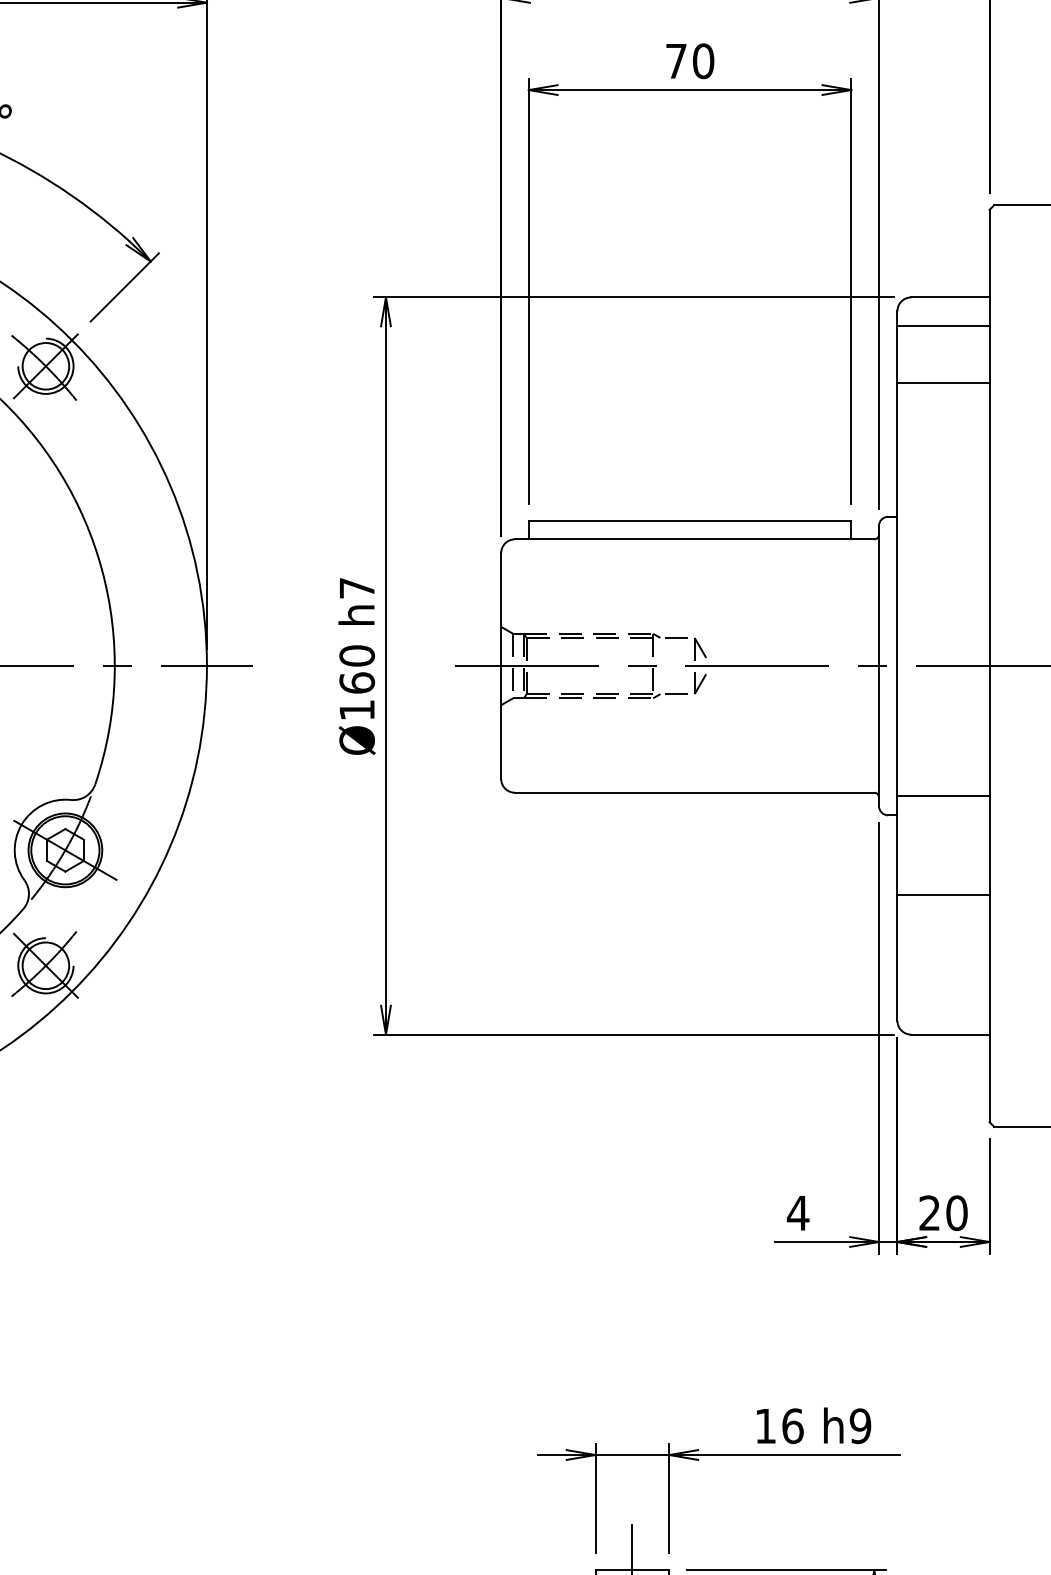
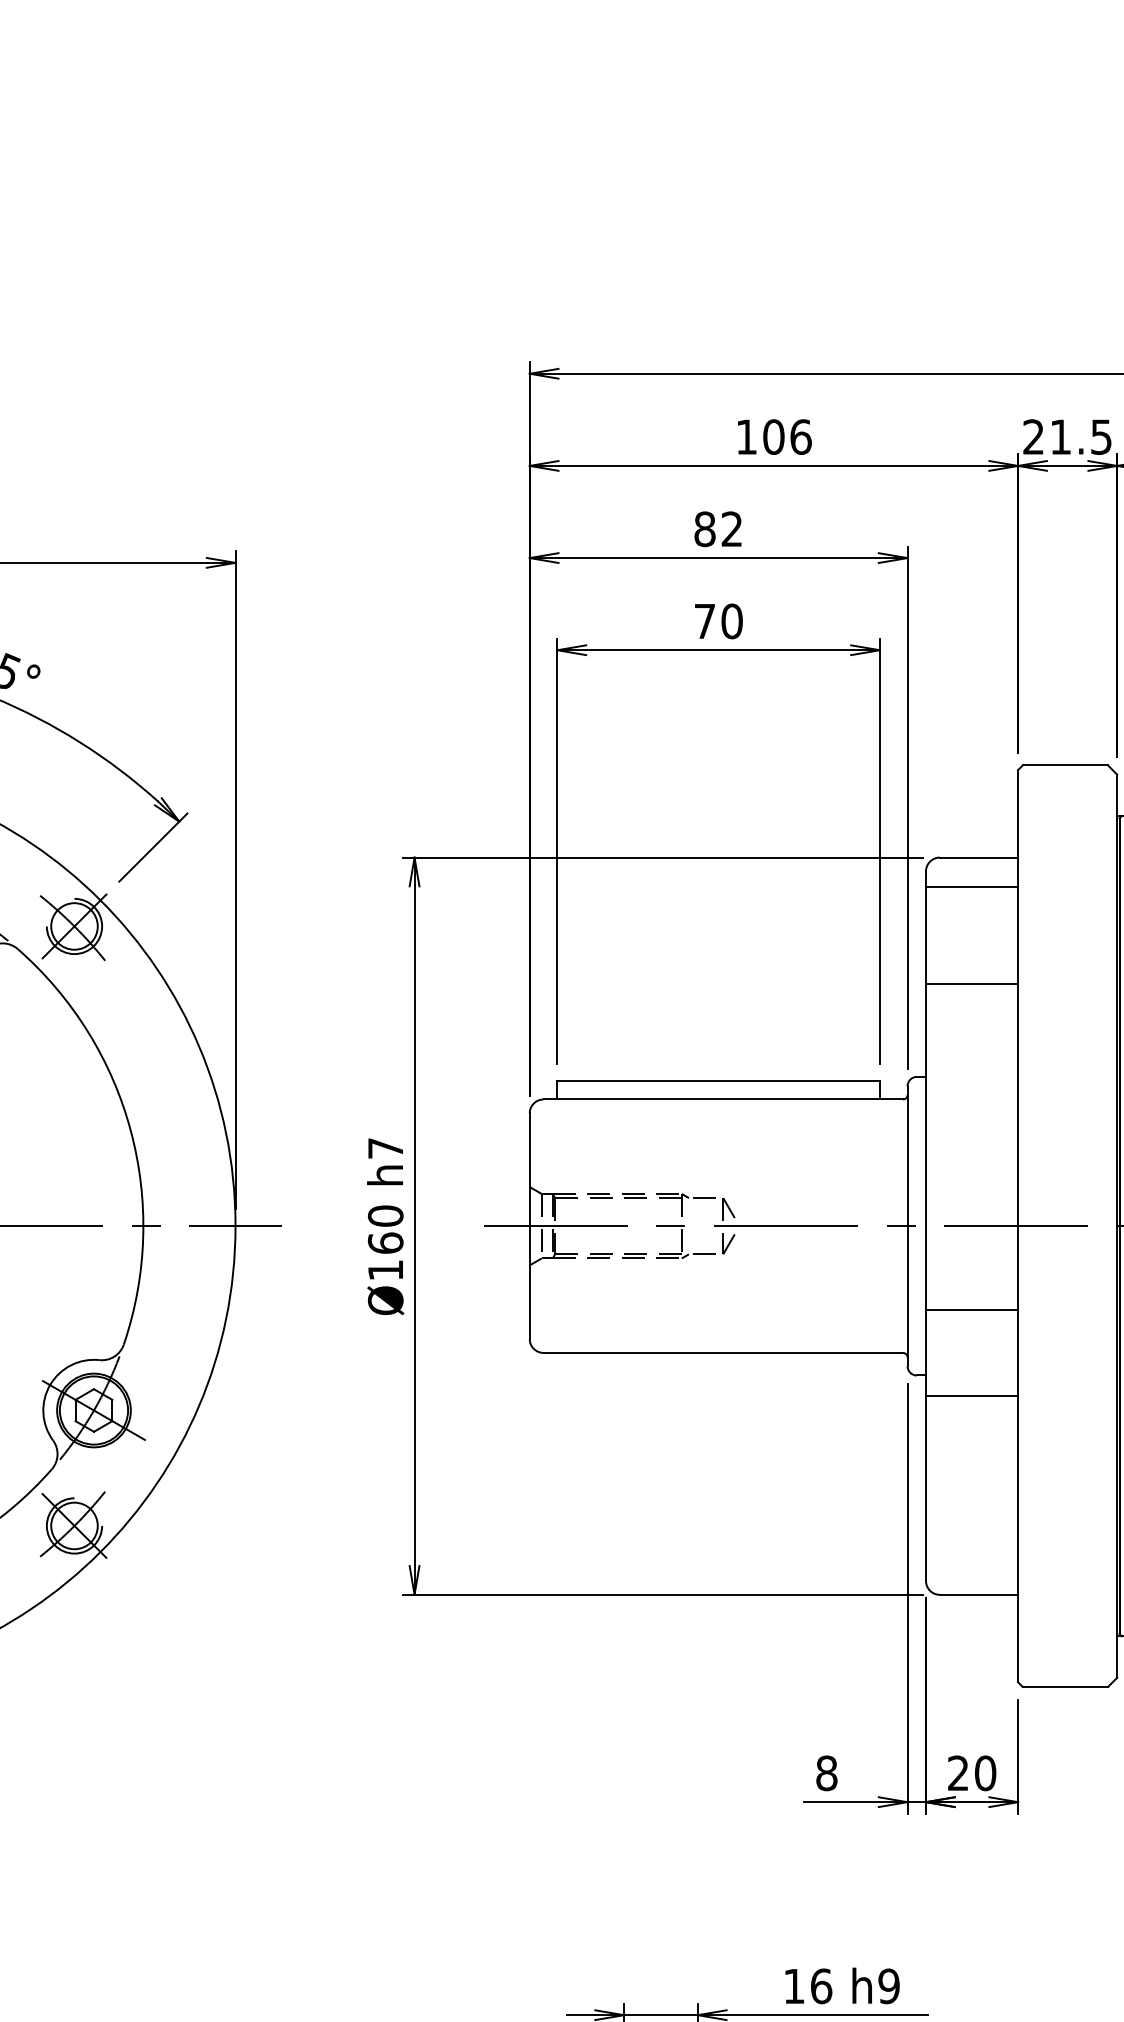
line: (943, 383) -> (972, 984), moved
line: (943, 796) -> (972, 1309), moved
line: (943, 895) -> (972, 1396), moved
text: (797, 1213) -> (826, 1773), 4 -> 8

